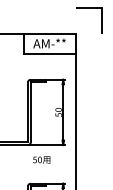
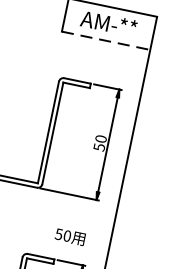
line: (50, 53) -> (106, 40), solid -> dashed
text: (41, 159) -> (70, 235), moved

